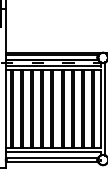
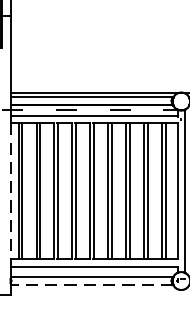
line: (6, 108) -> (11, 190), solid -> dashed
line: (51, 162) -> (90, 285), solid -> dashed

